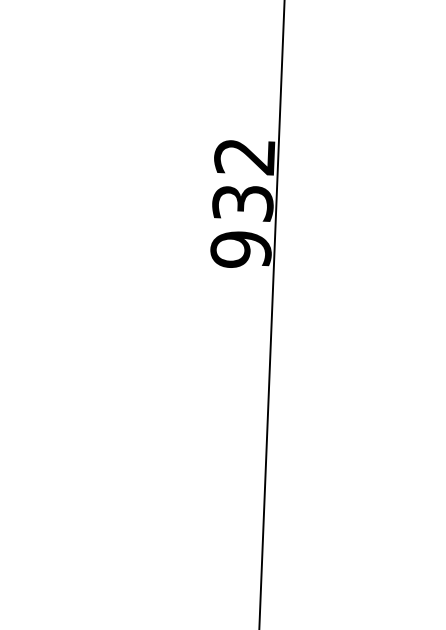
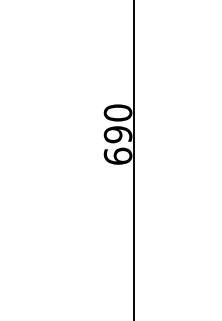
text: (241, 202) -> (117, 134), 932 -> 690

